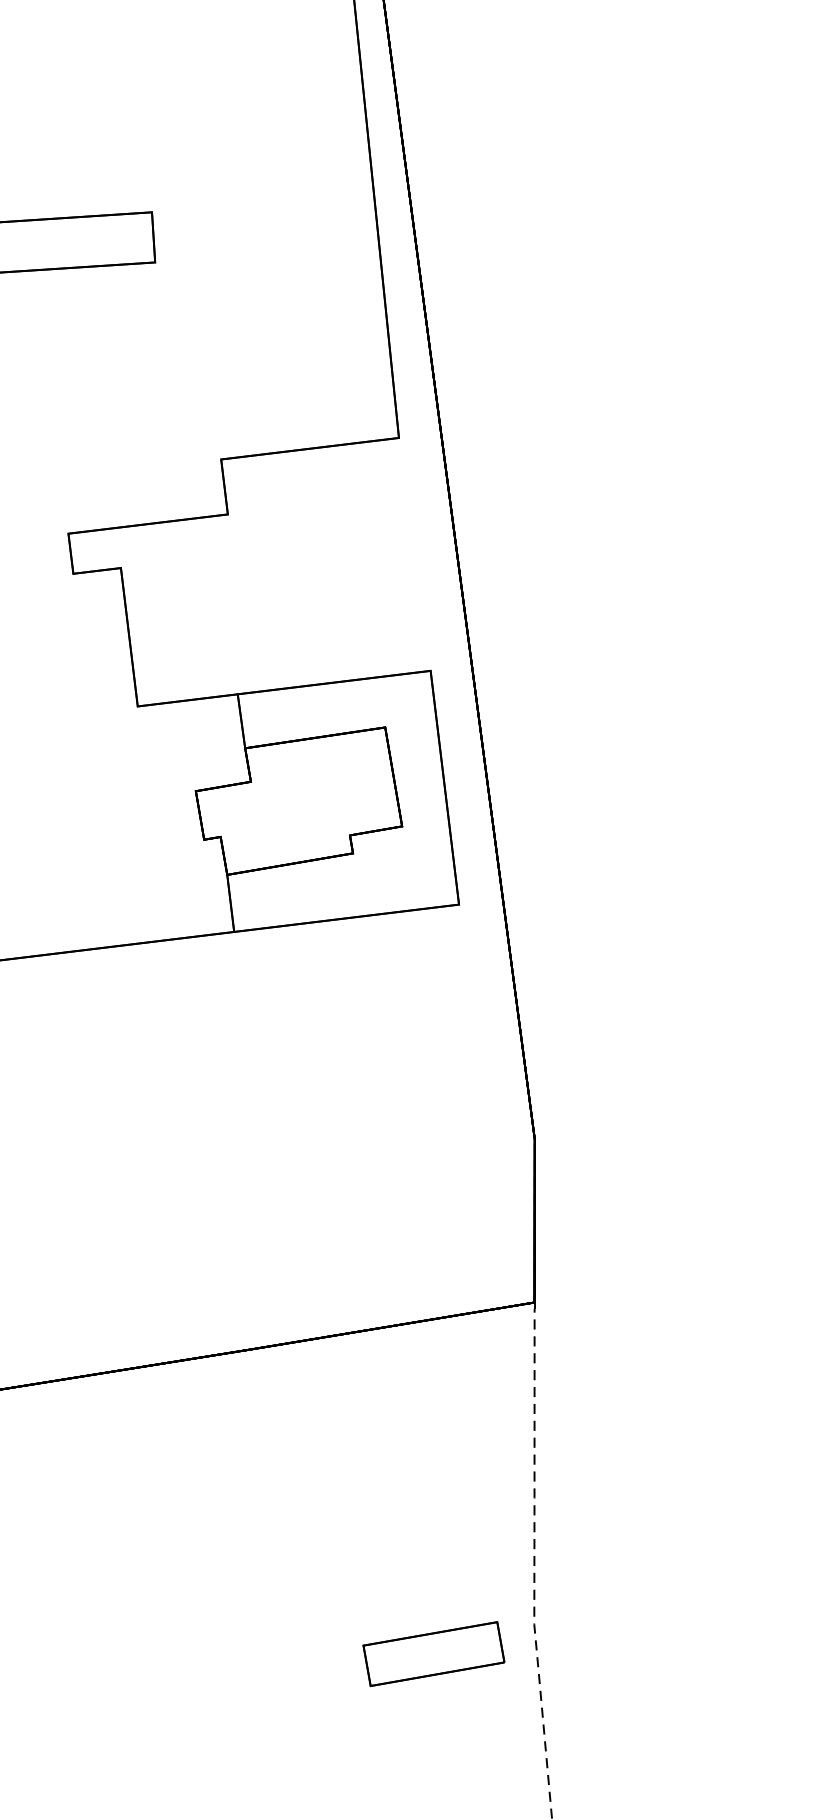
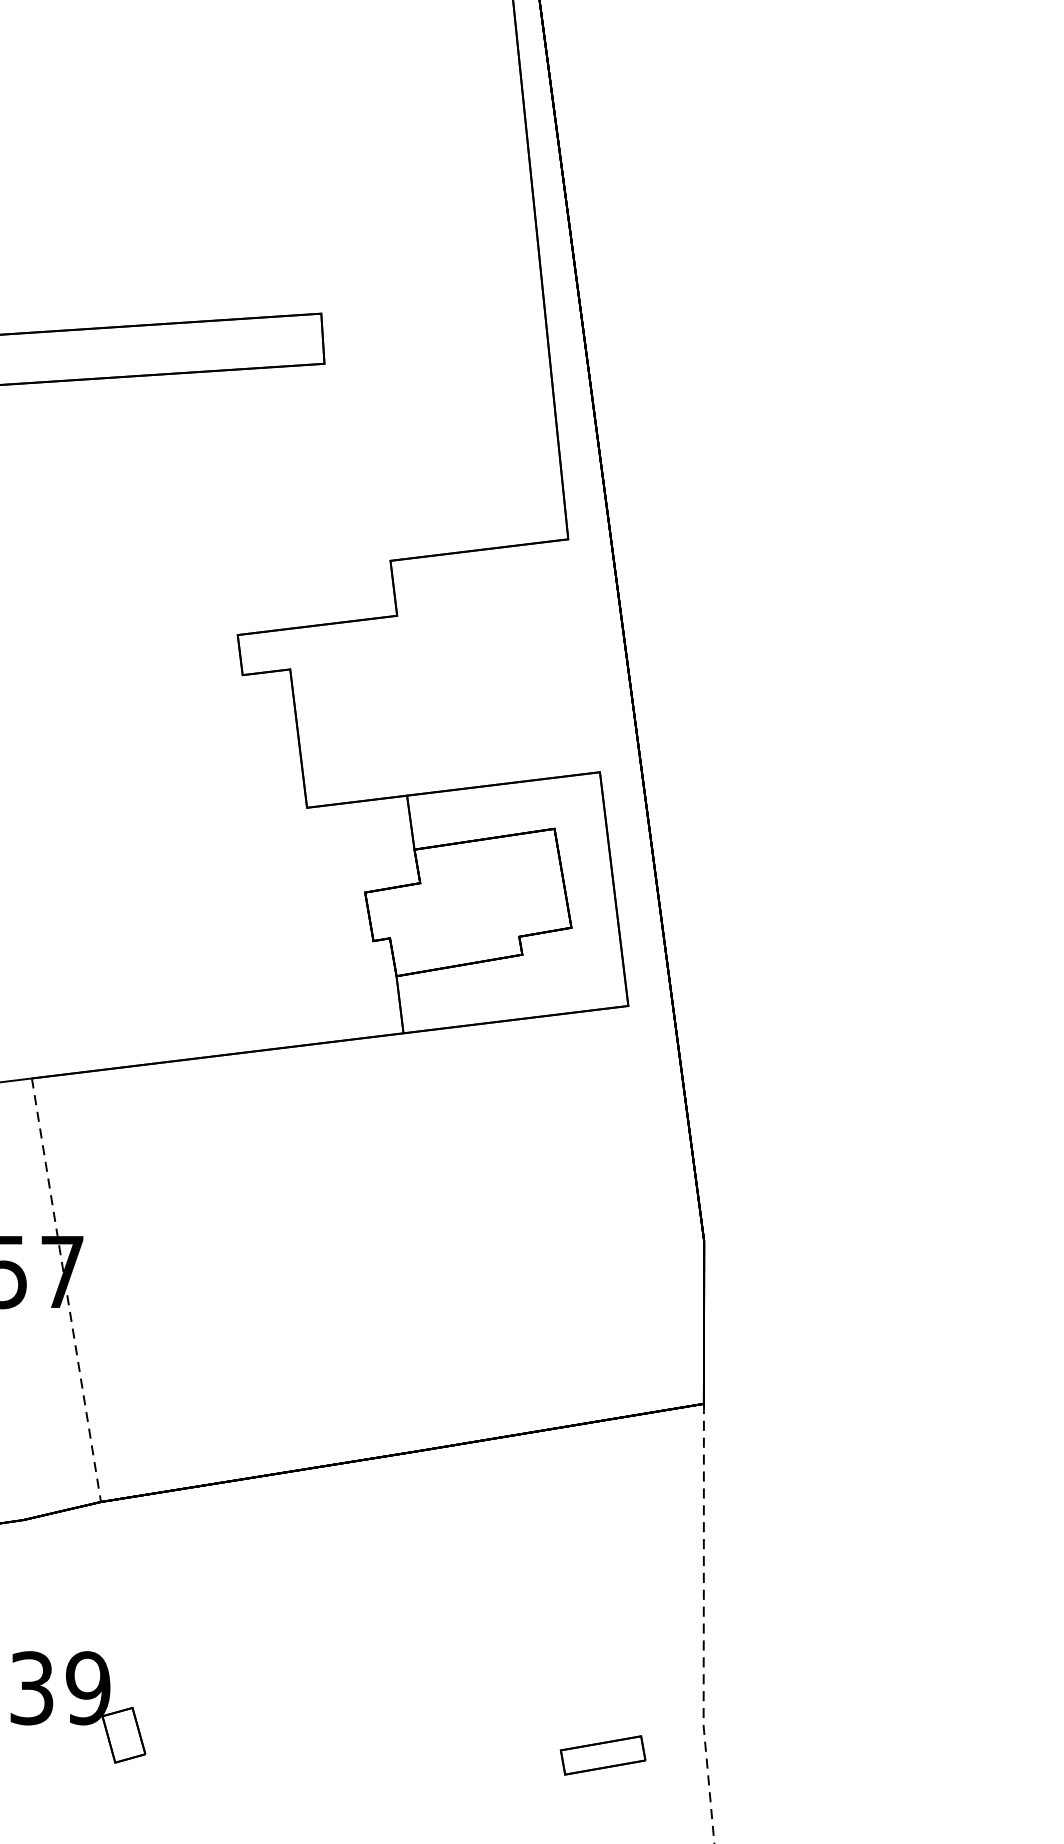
part: (433, 1654) -> (602, 1755), size x0.6

